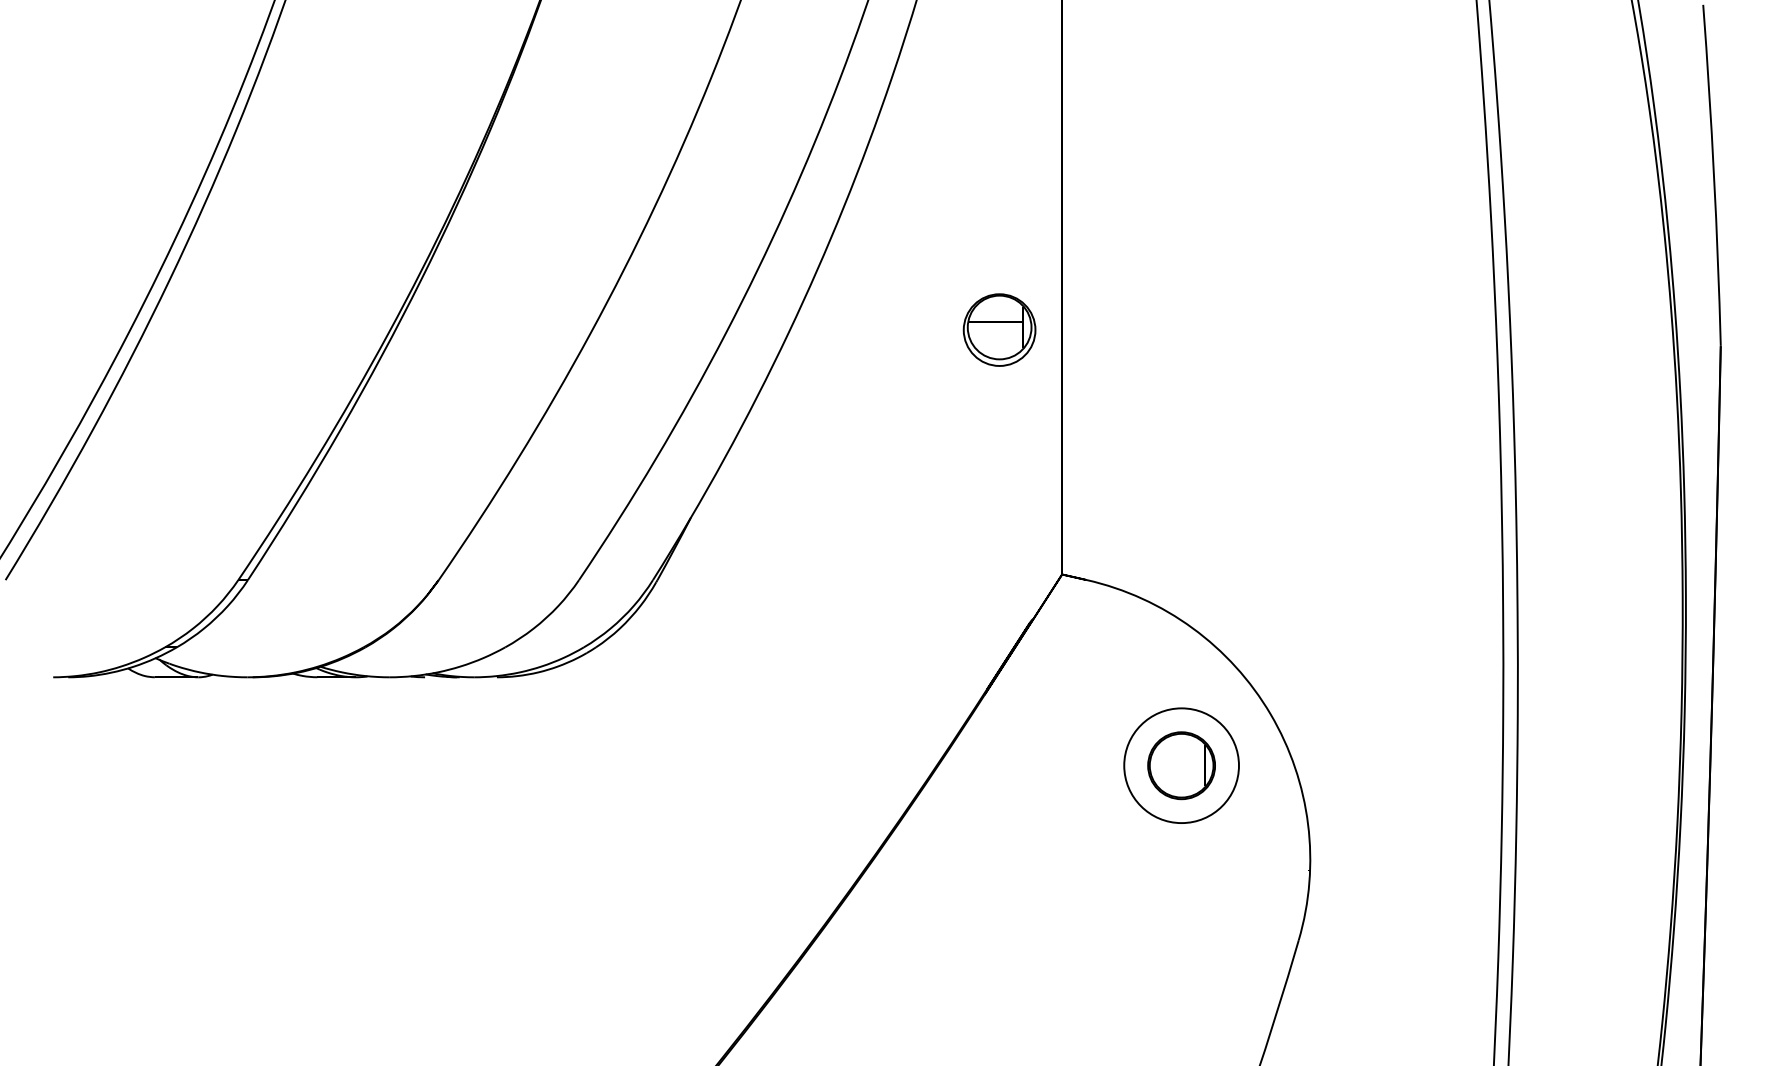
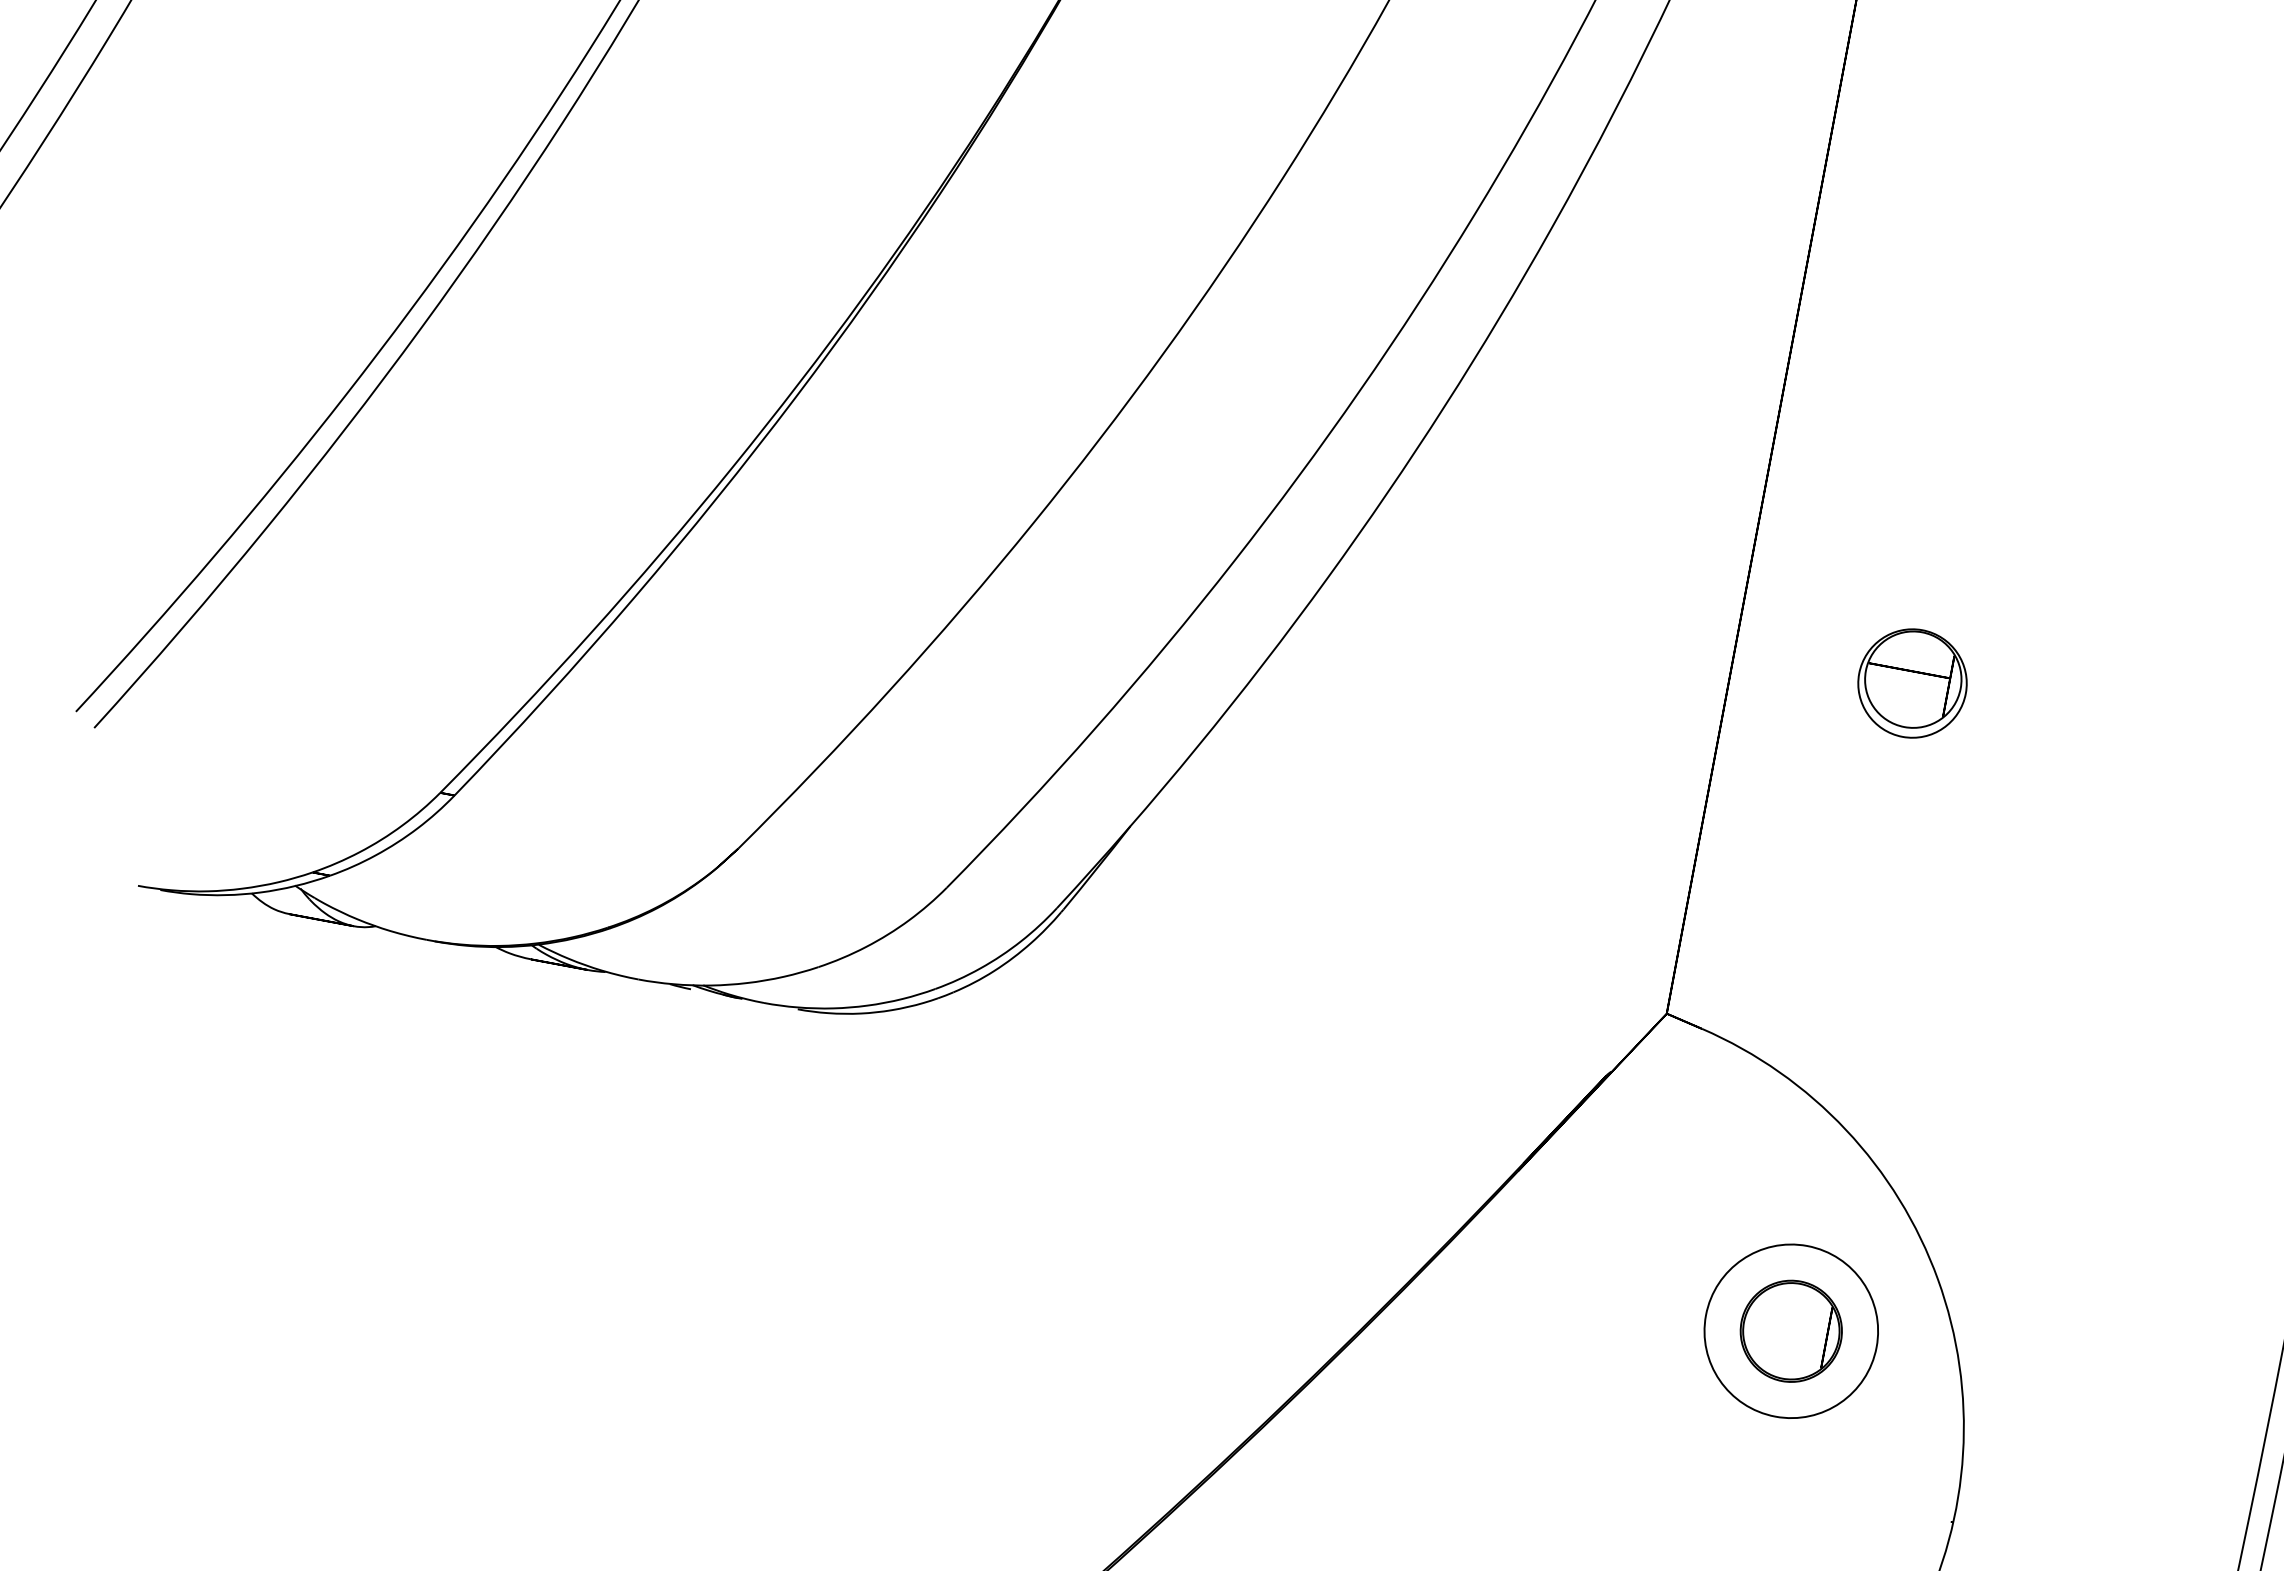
part: (999, 329) -> (1912, 682), moved

